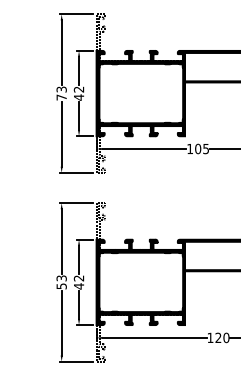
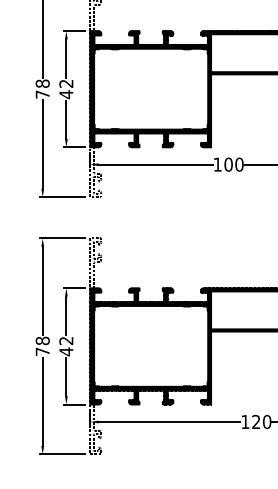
text: (61, 89) -> (42, 83), 73 -> 78
text: (206, 148) -> (239, 163), 105 -> 100
text: (61, 282) -> (42, 346), 53 -> 78

